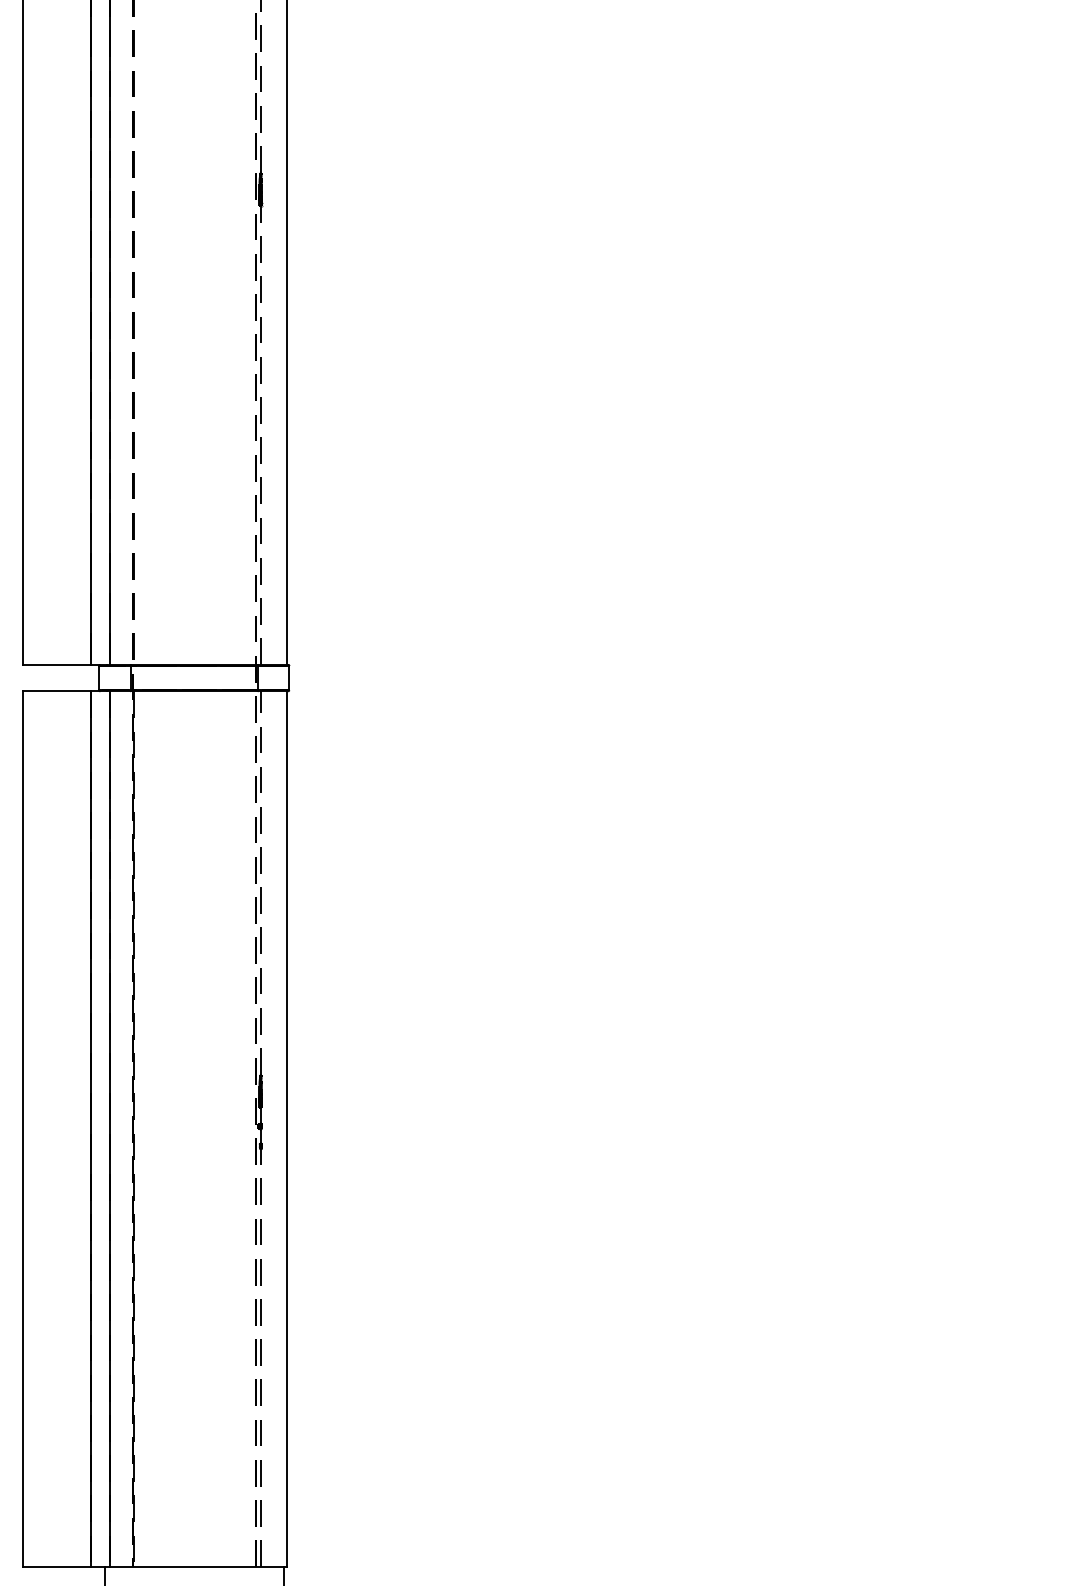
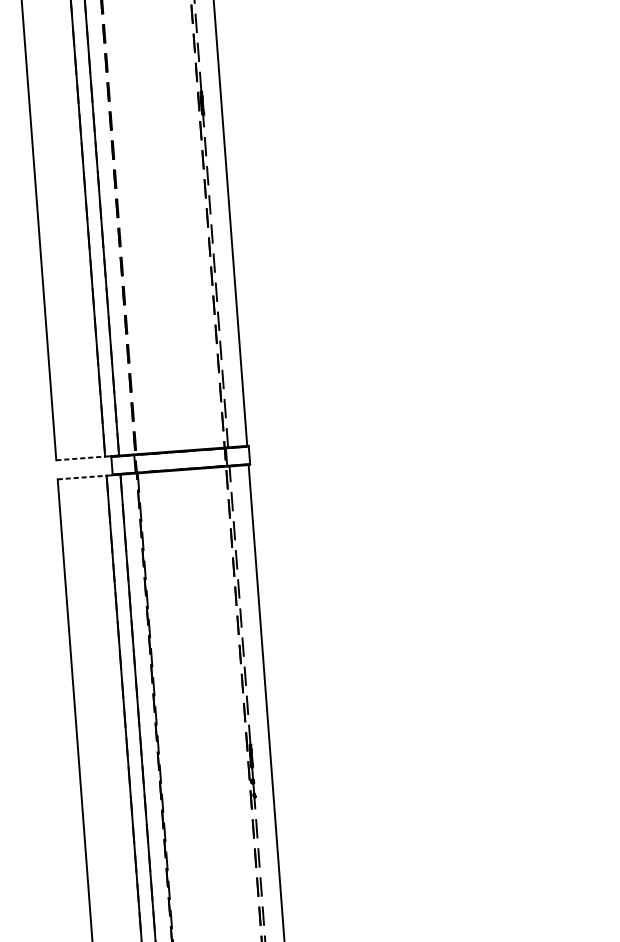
line: (57, 664) -> (80, 458), solid -> dashed
line: (57, 691) -> (82, 477), solid -> dashed

